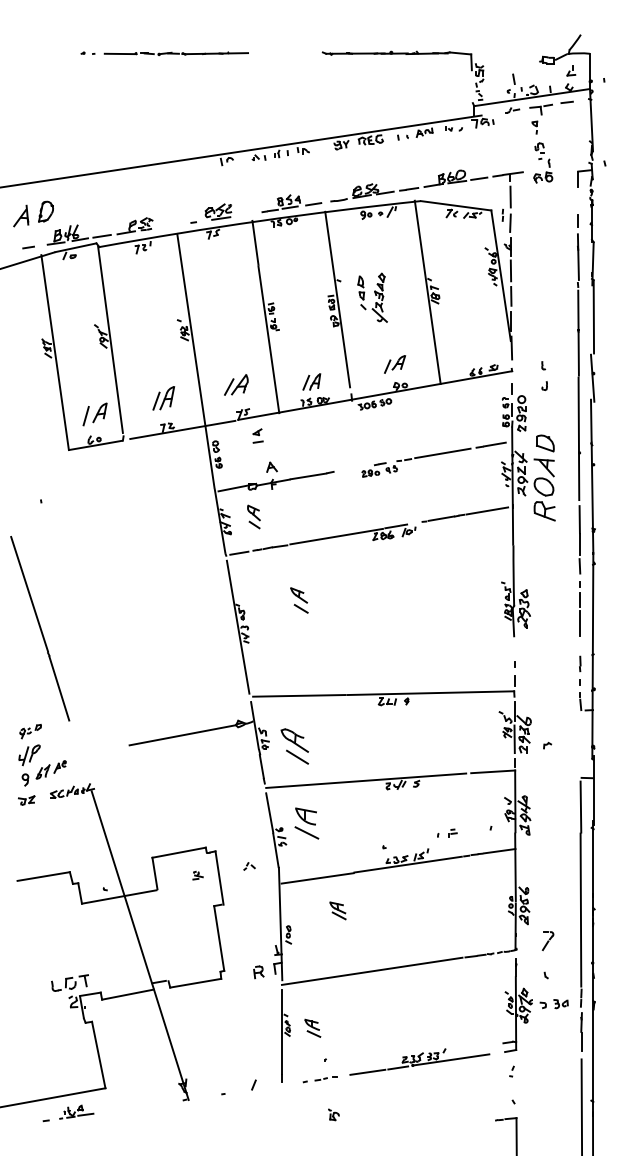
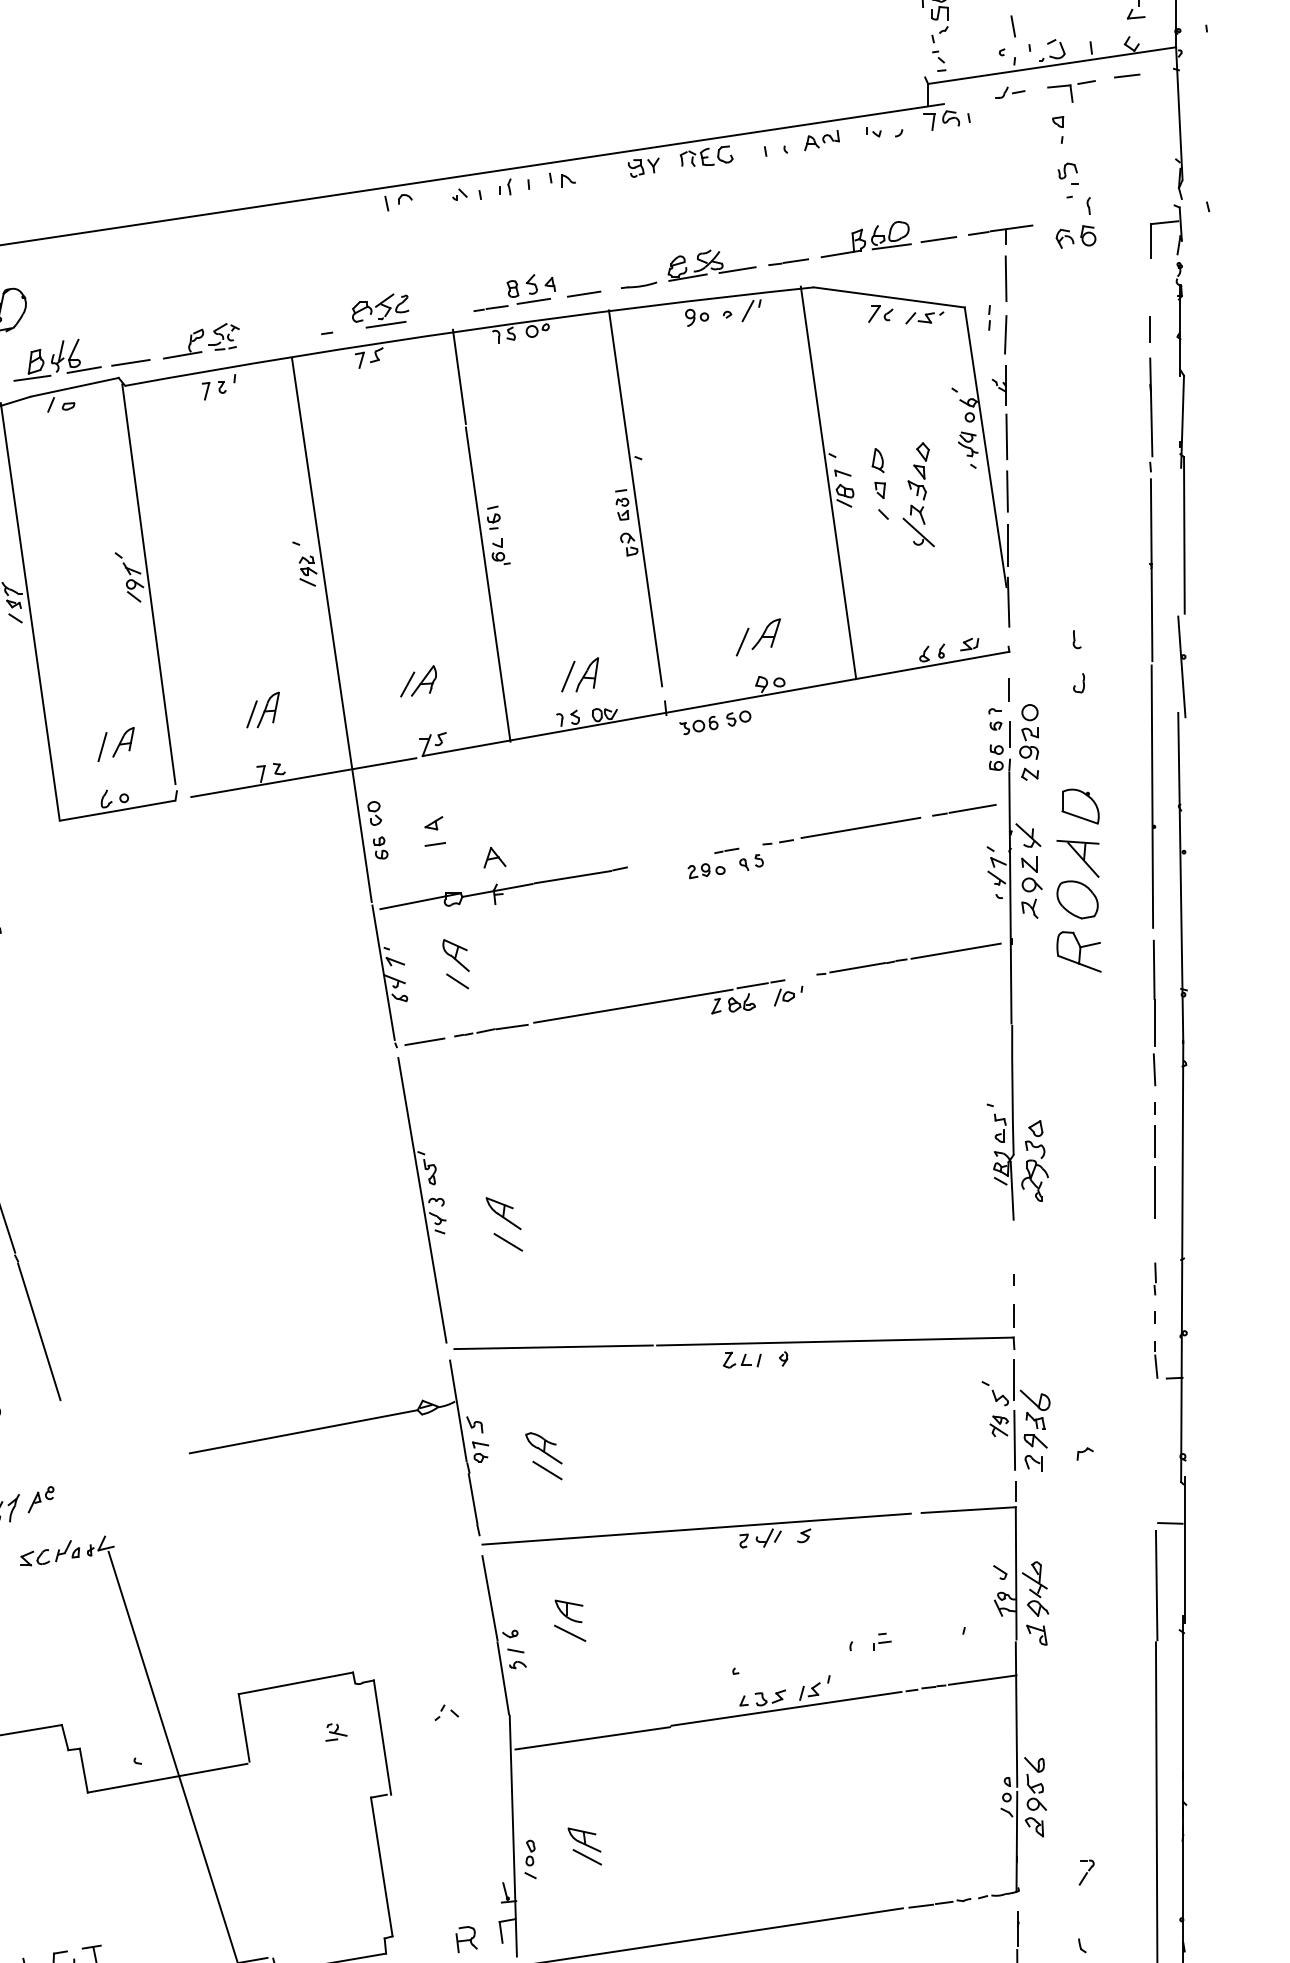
part: (372, 297) -> (902, 493), moved
part: (236, 384) -> (418, 680), size x0.71
part: (163, 398) -> (262, 710), size x0.71
part: (95, 414) -> (116, 744), size x0.71
part: (257, 435) -> (433, 830), moved
part: (299, 600) -> (504, 1224), moved
part: (294, 746) -> (543, 1455), size x0.62
part: (307, 823) -> (570, 1620), size x0.62
part: (337, 910) -> (583, 1845), moved
part: (548, 940) -> (1087, 1871), size x0.62

